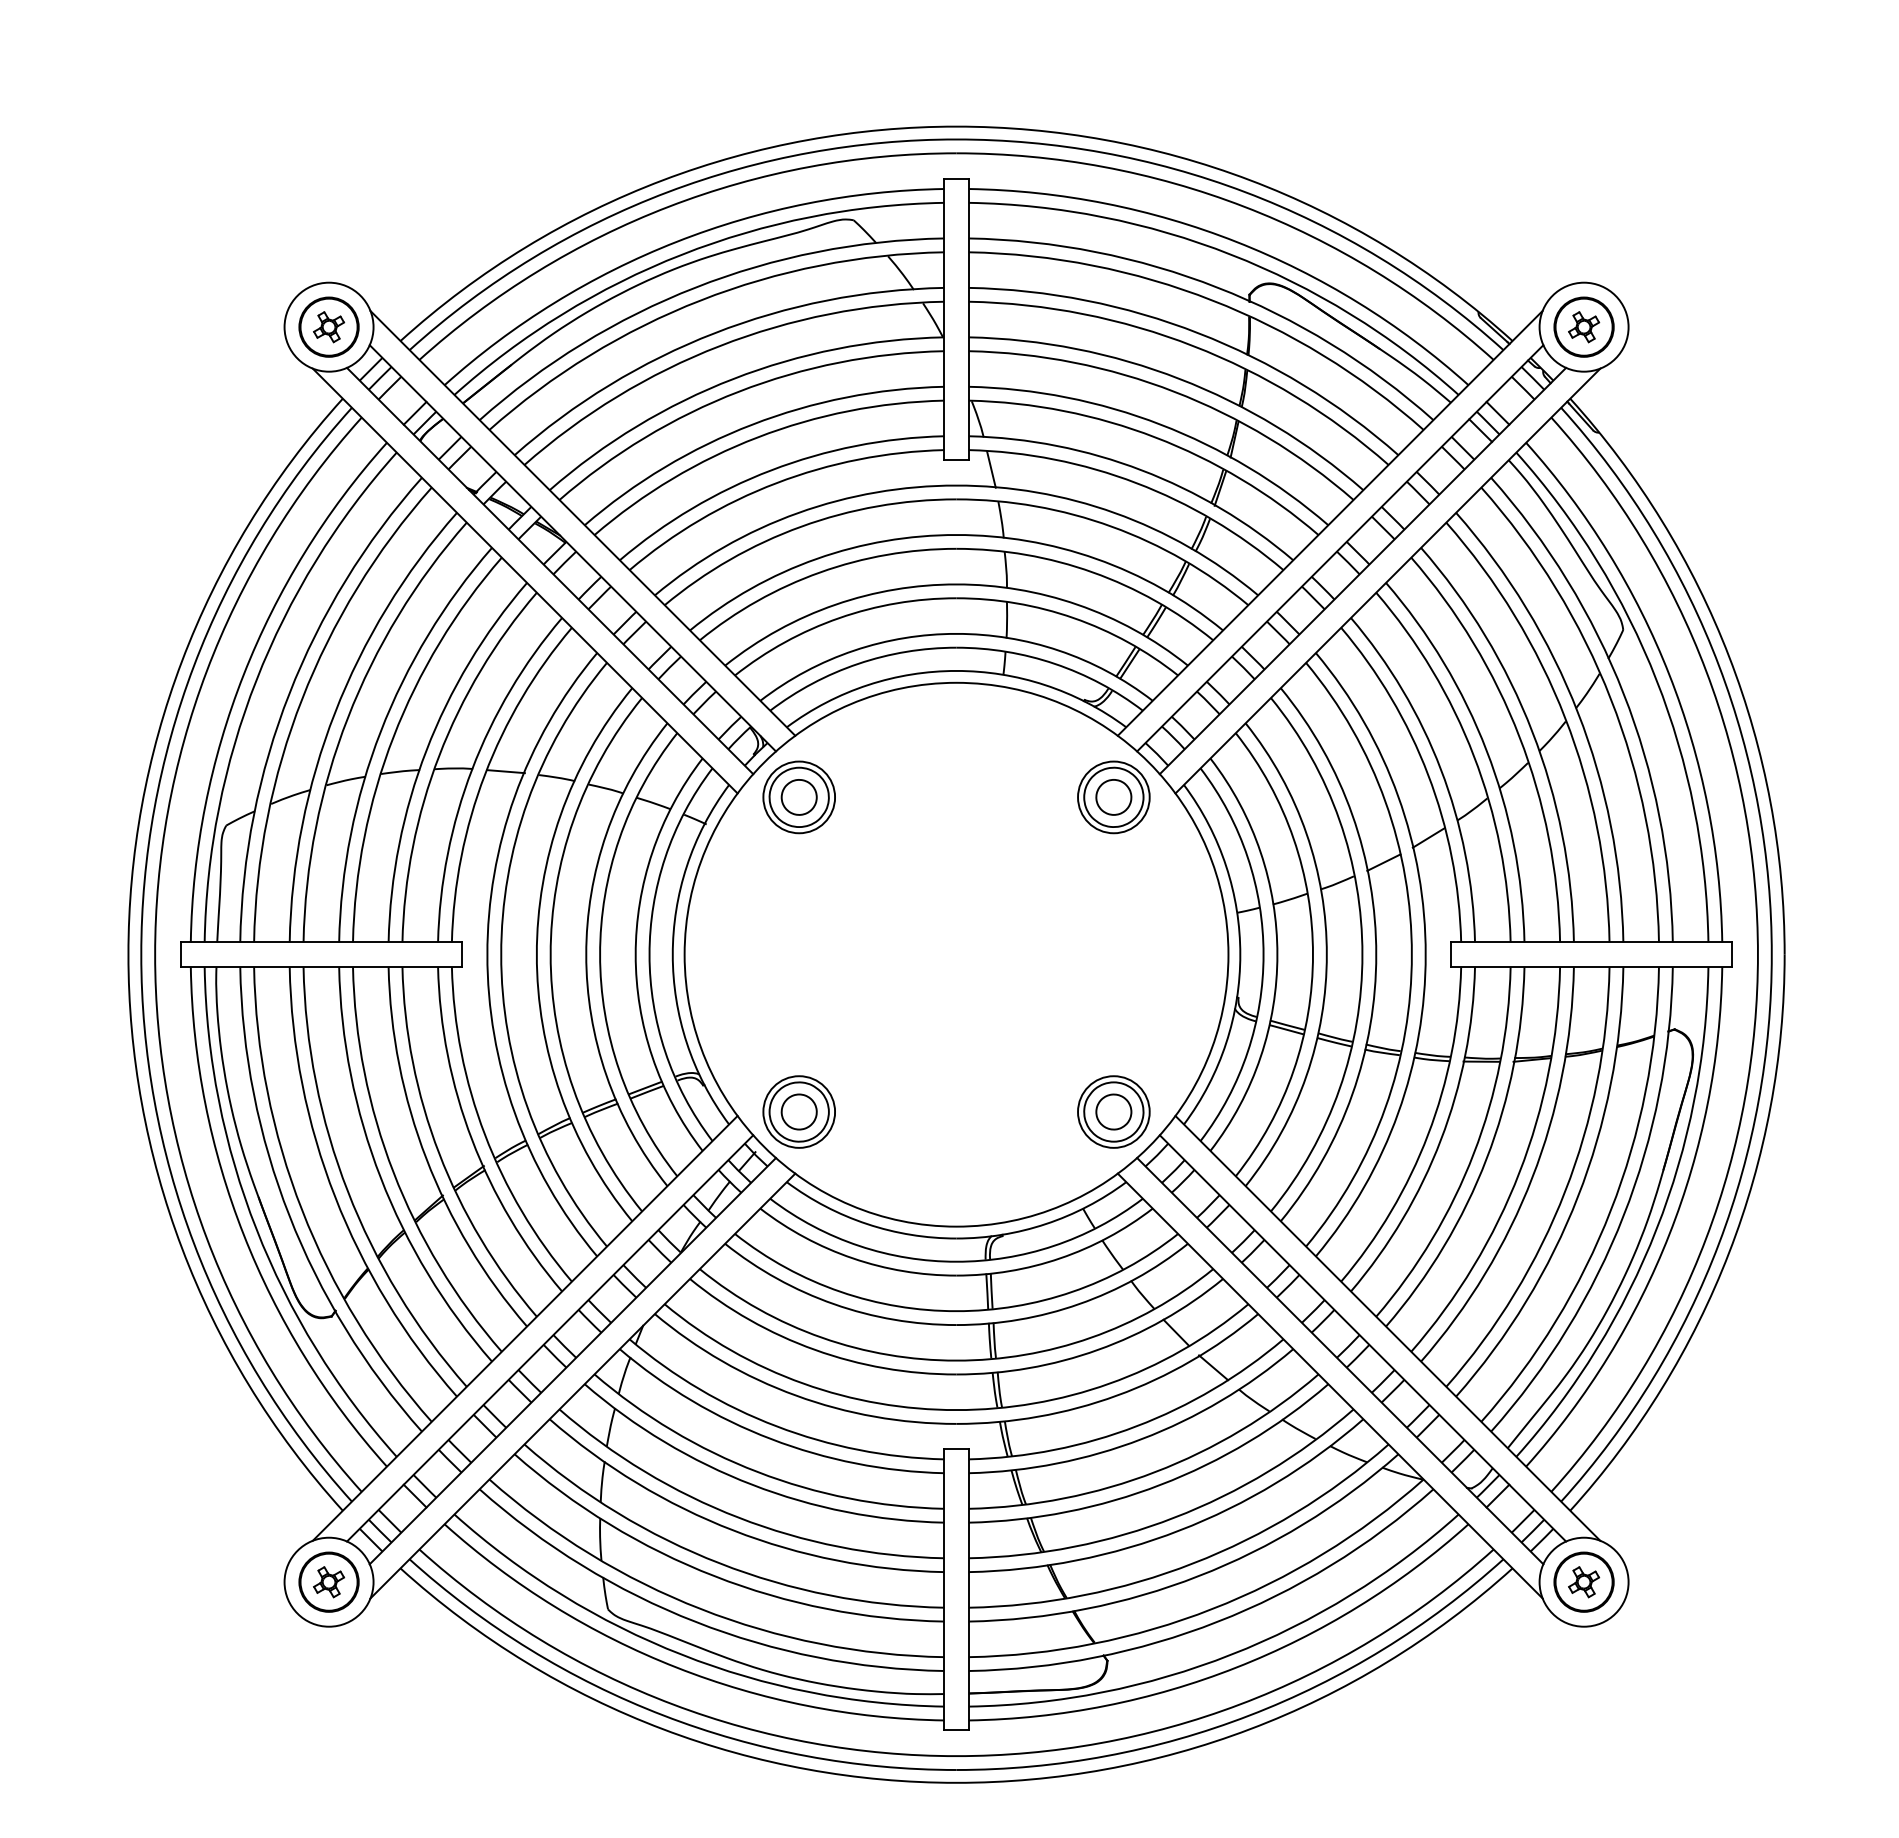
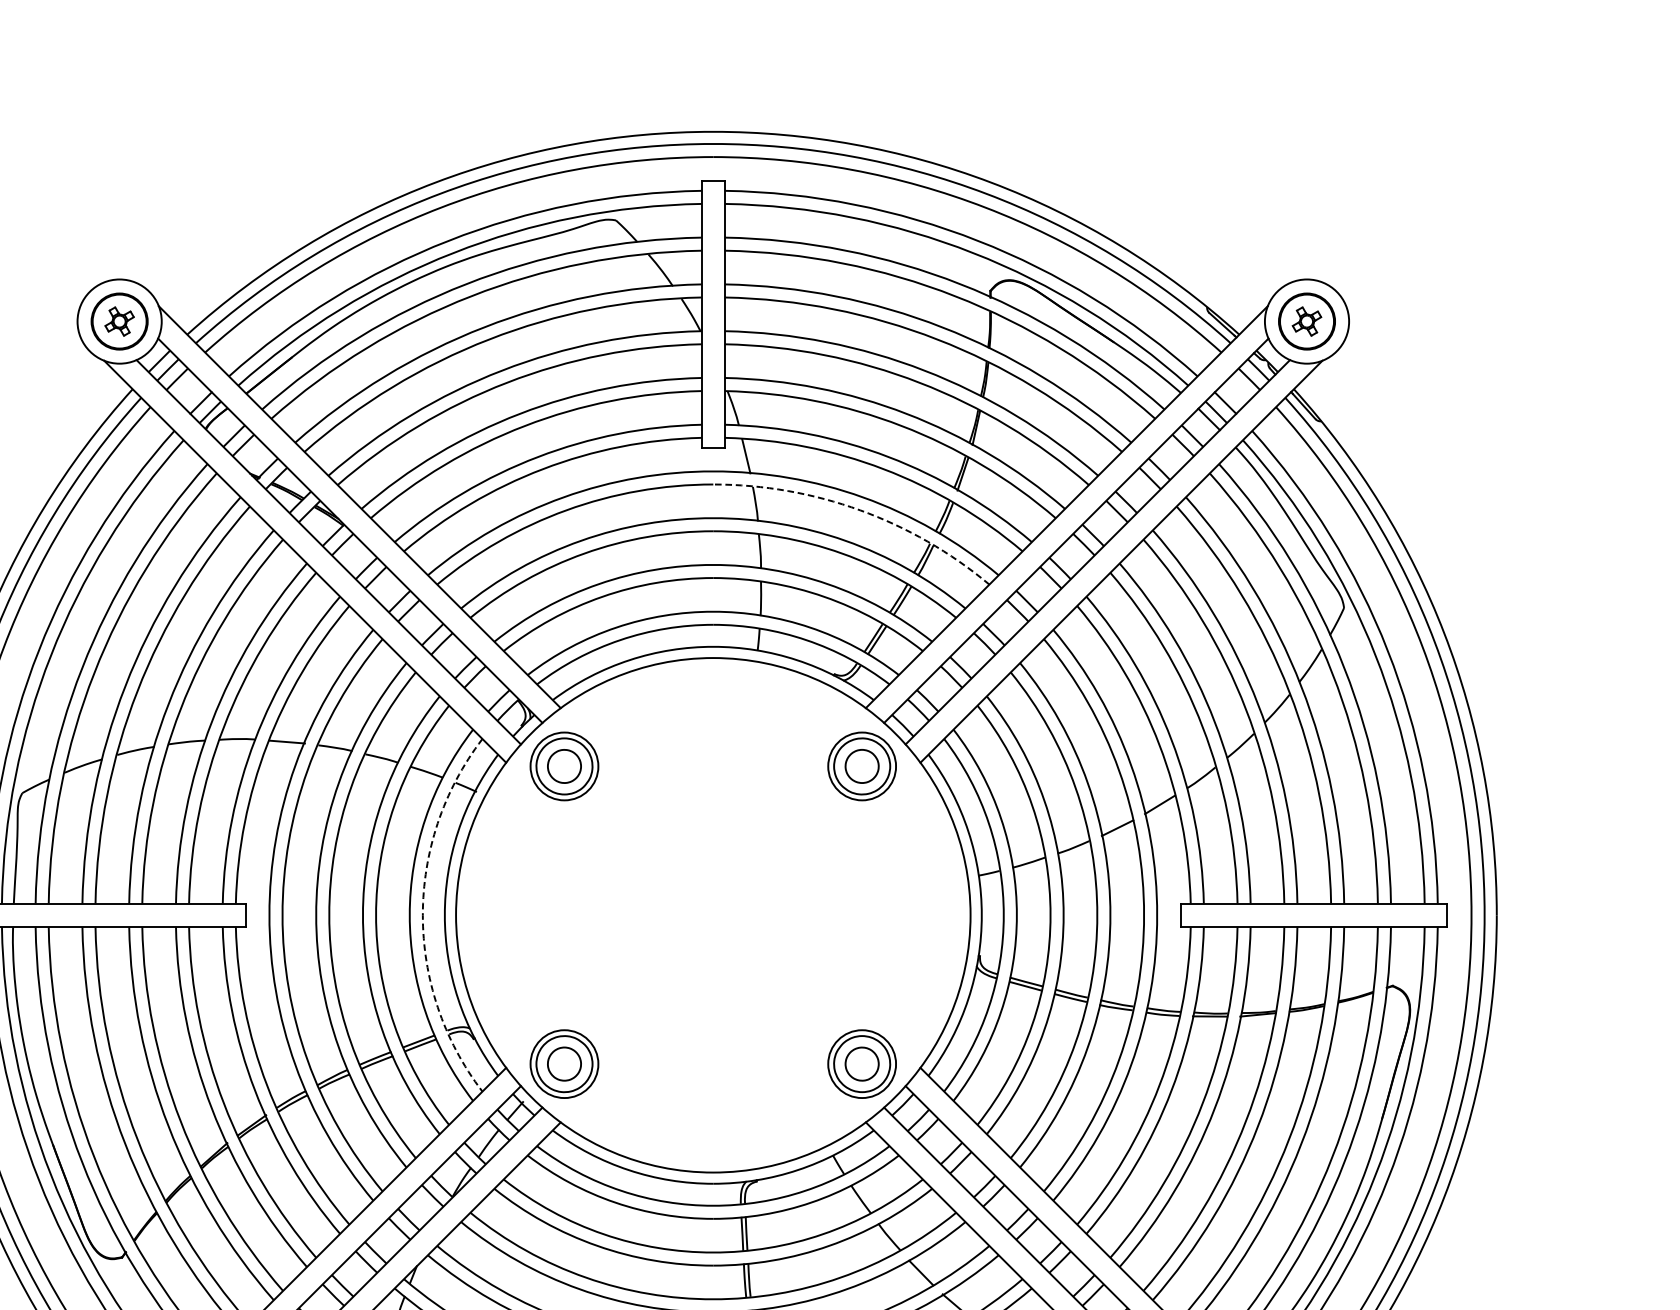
arc: (1111, 526) -> (859, 510), solid -> dashed
arc: (649, 954) -> (422, 915), solid -> dashed

